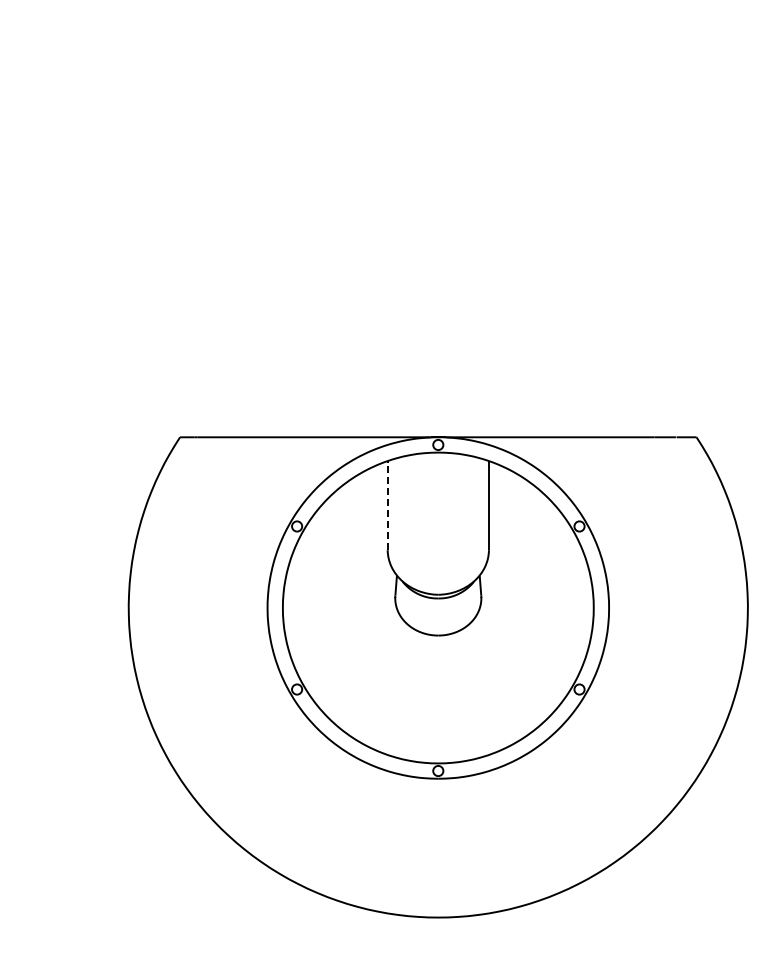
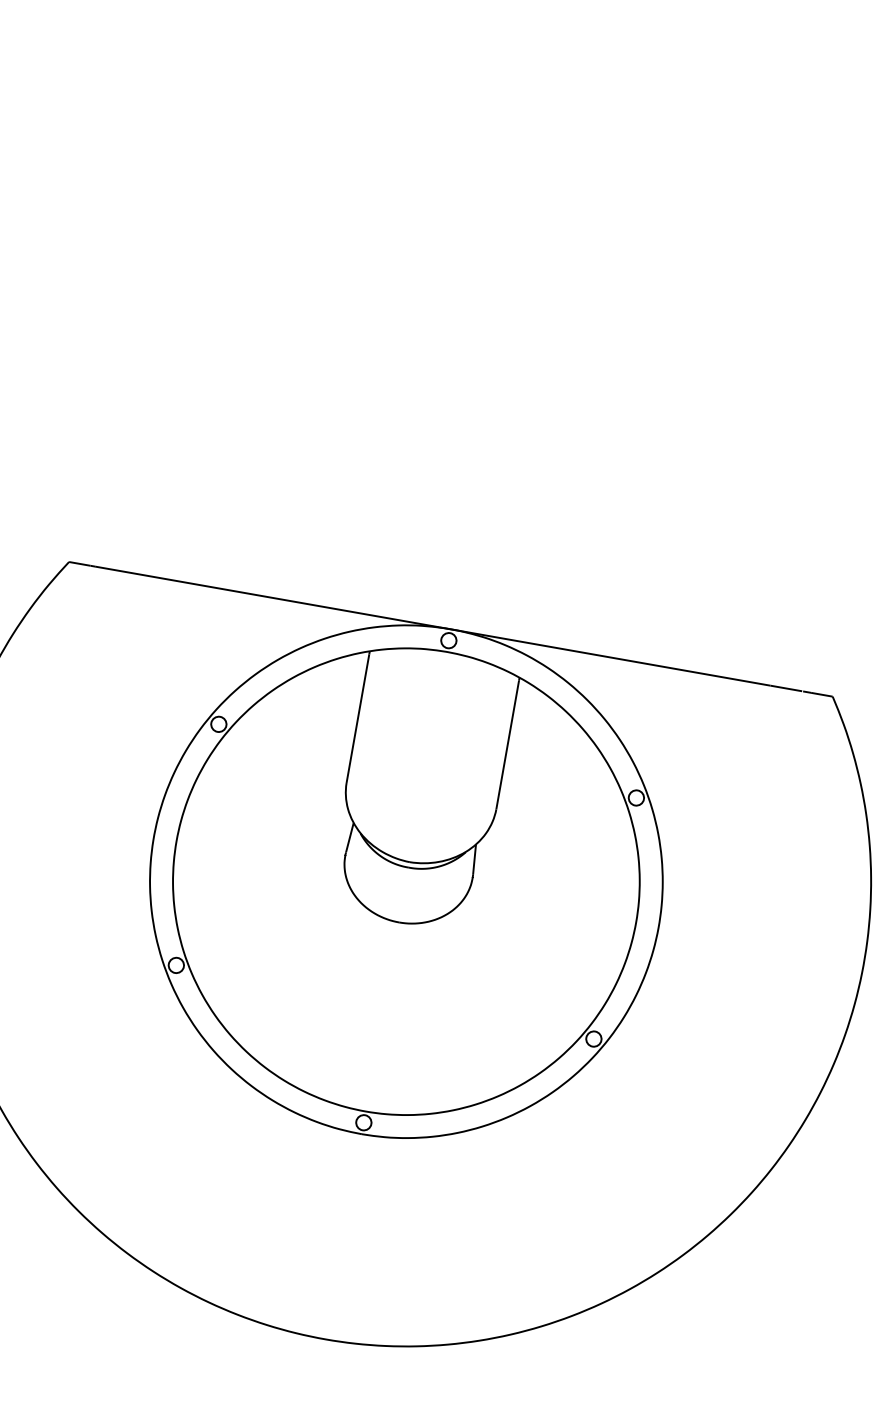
line: (387, 506) -> (357, 718), dashed -> solid

